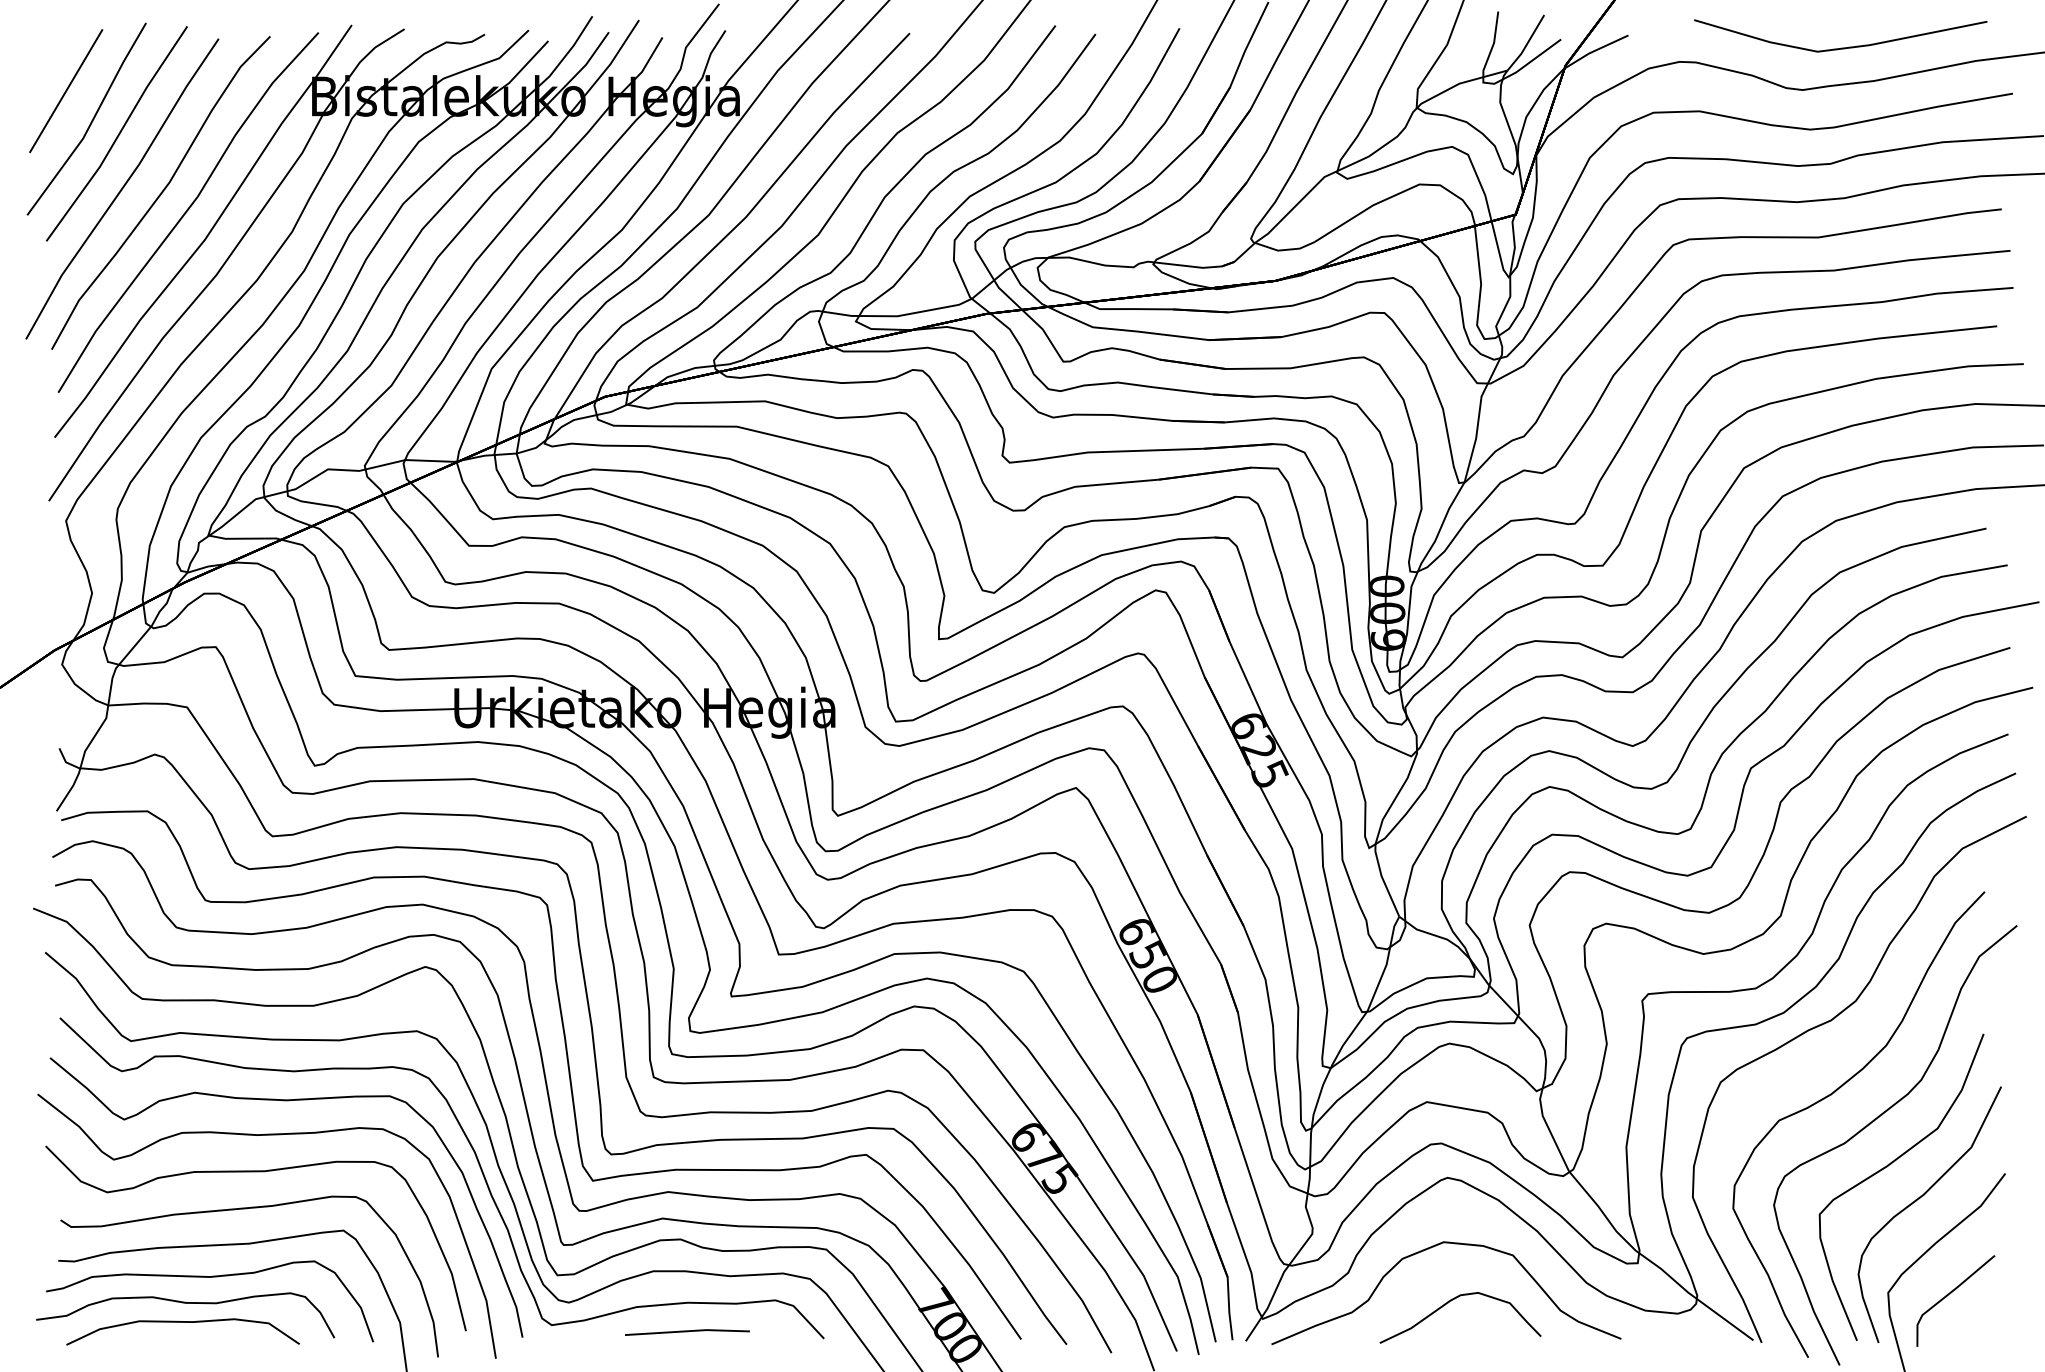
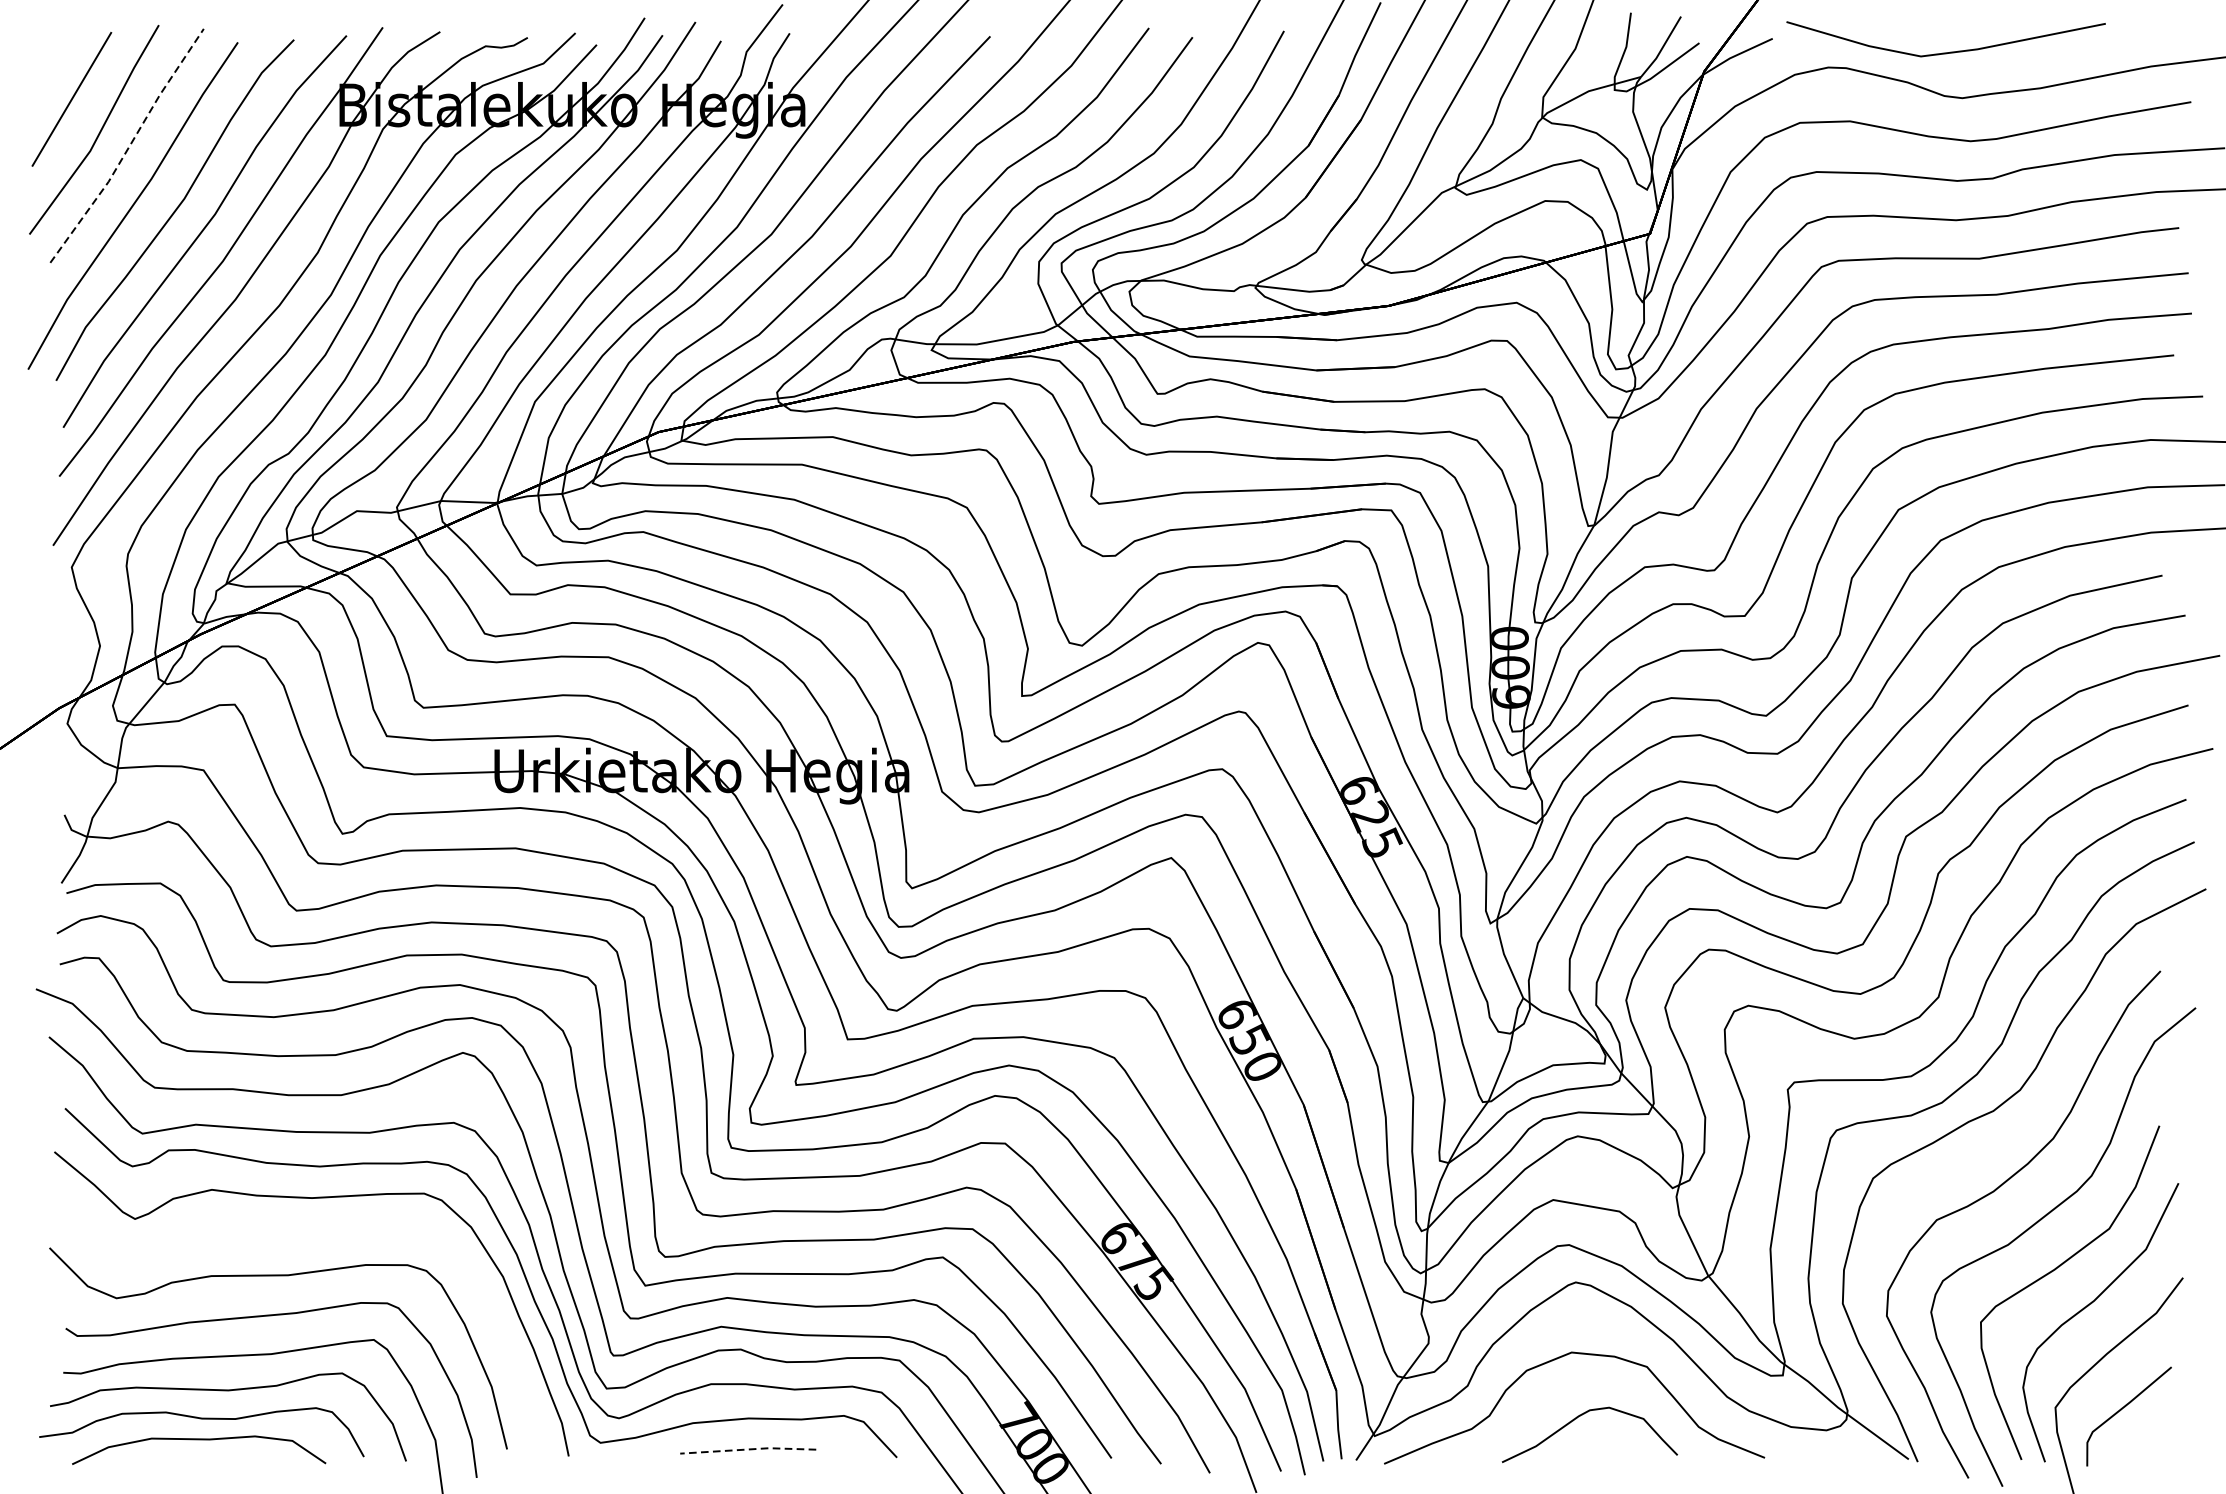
line: (1841, 47) -> (1946, 51), moved
line: (118, 135) -> (128, 147), solid -> dashed
curve: (266, 1135) -> (289, 1236), removed
line: (687, 1331) -> (748, 1449), solid -> dashed

